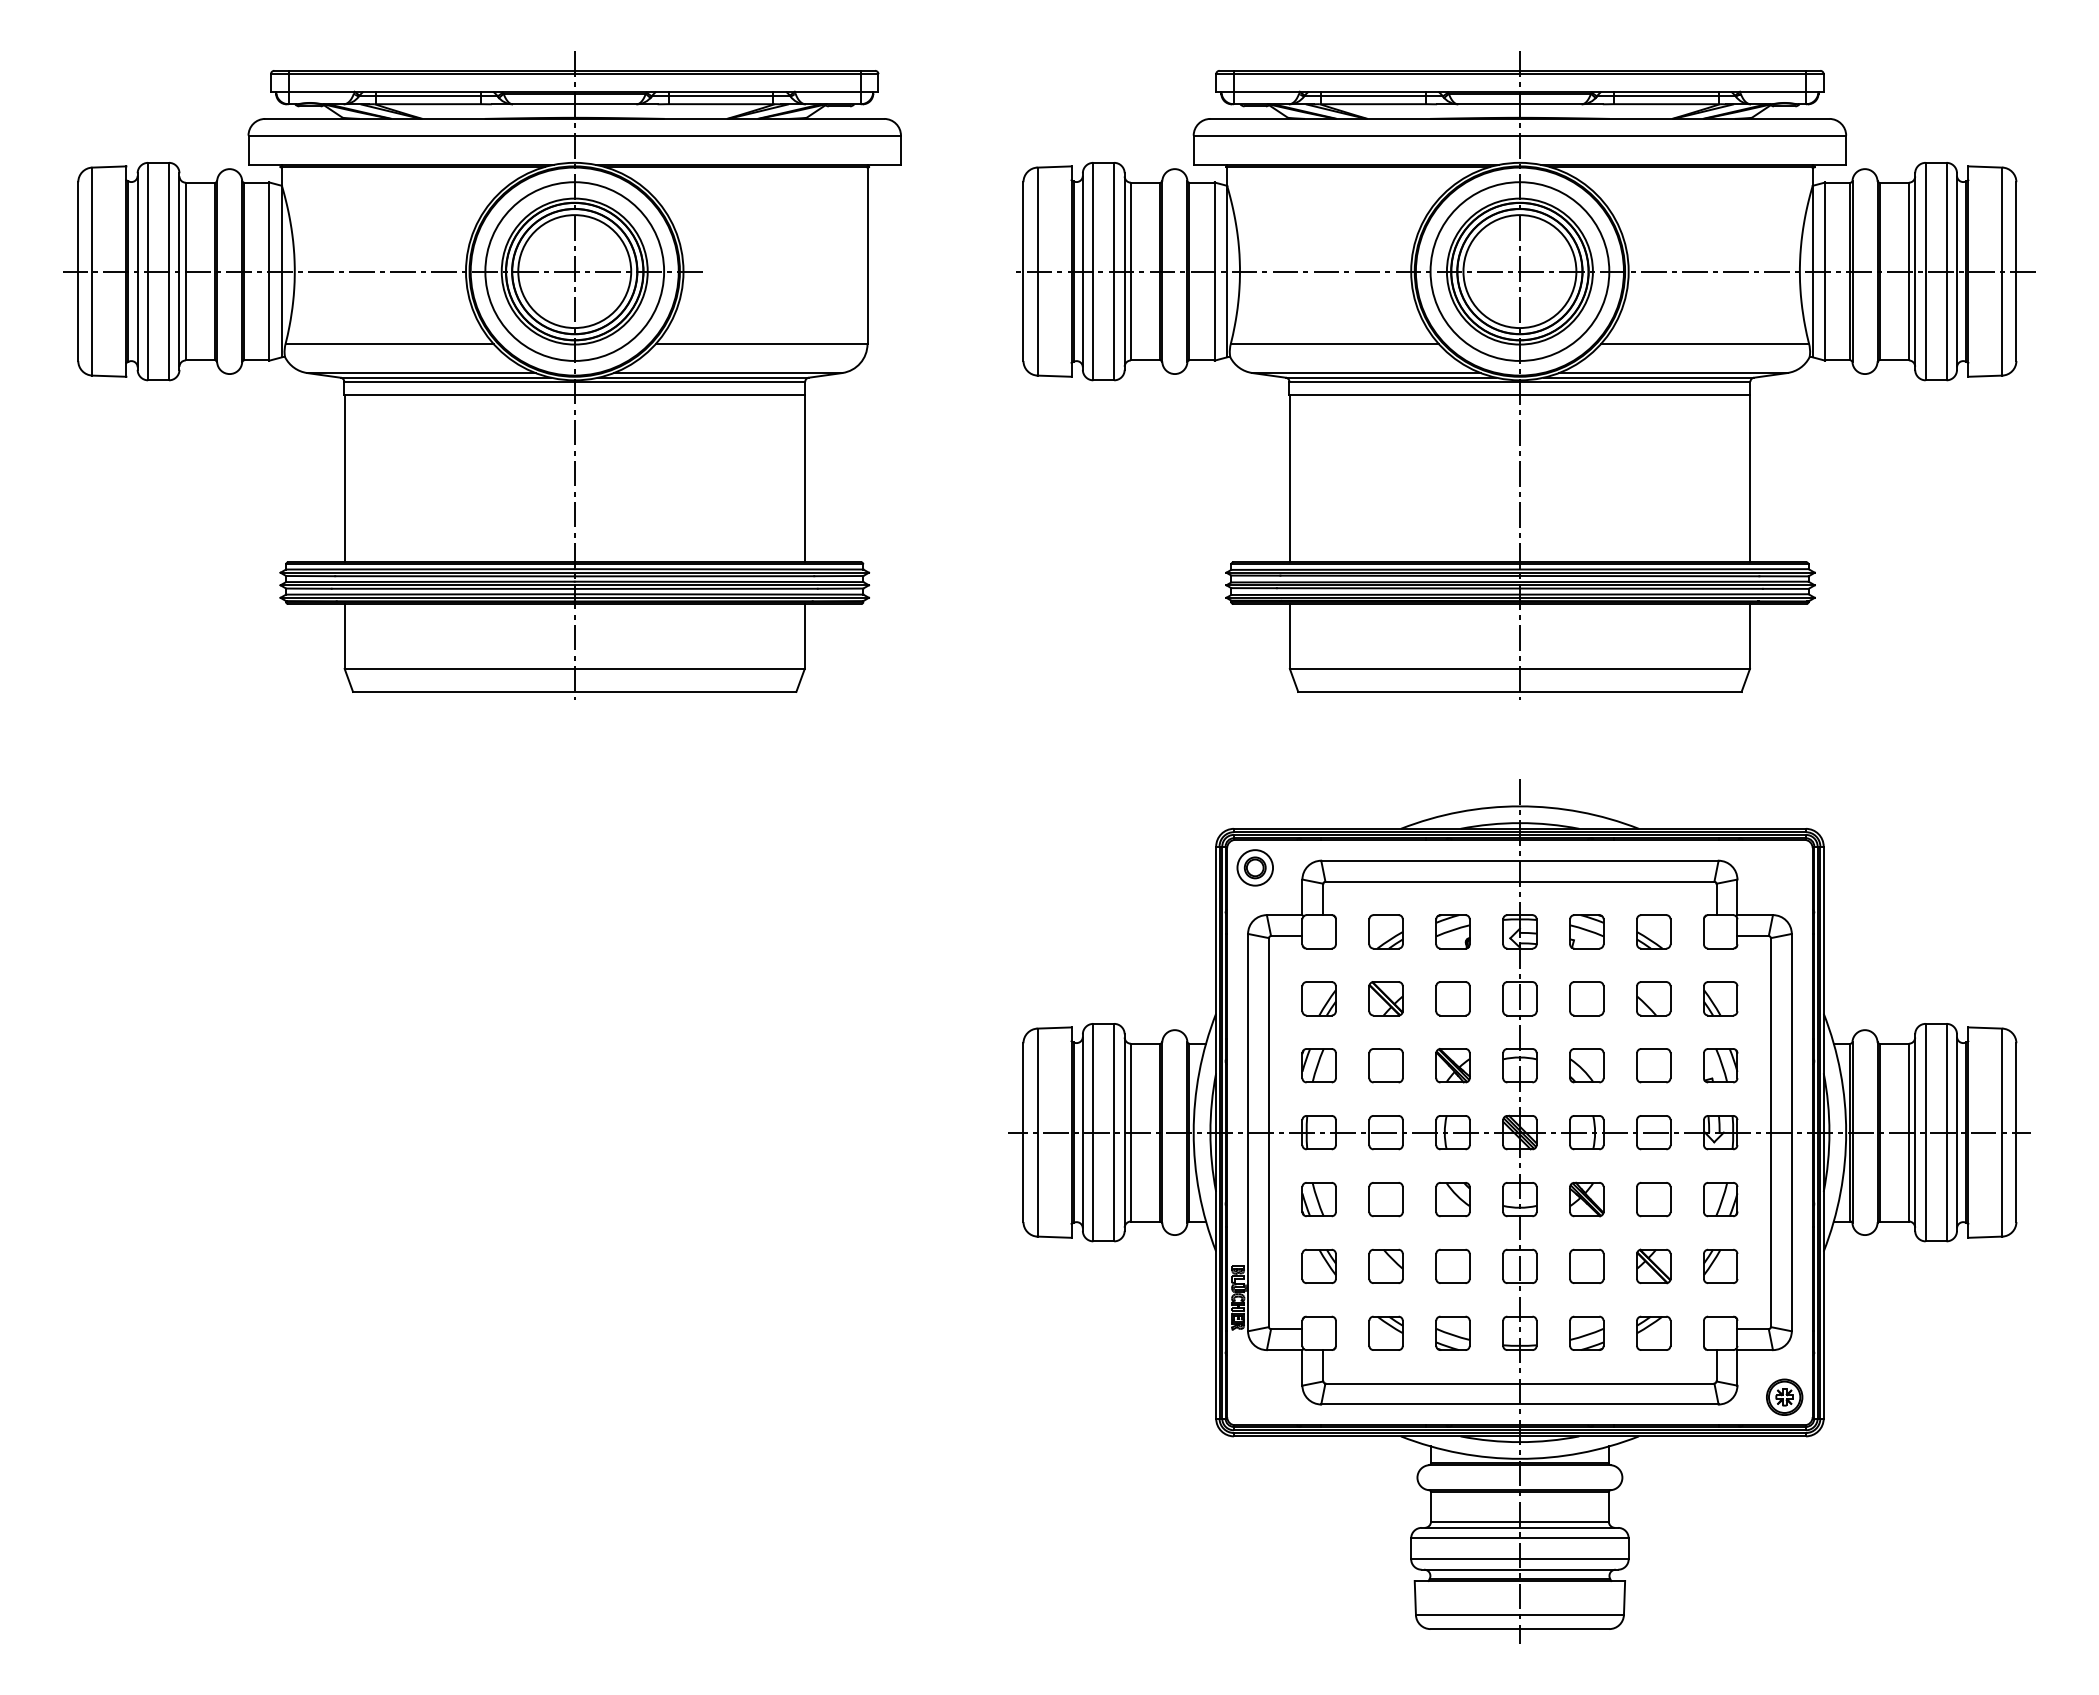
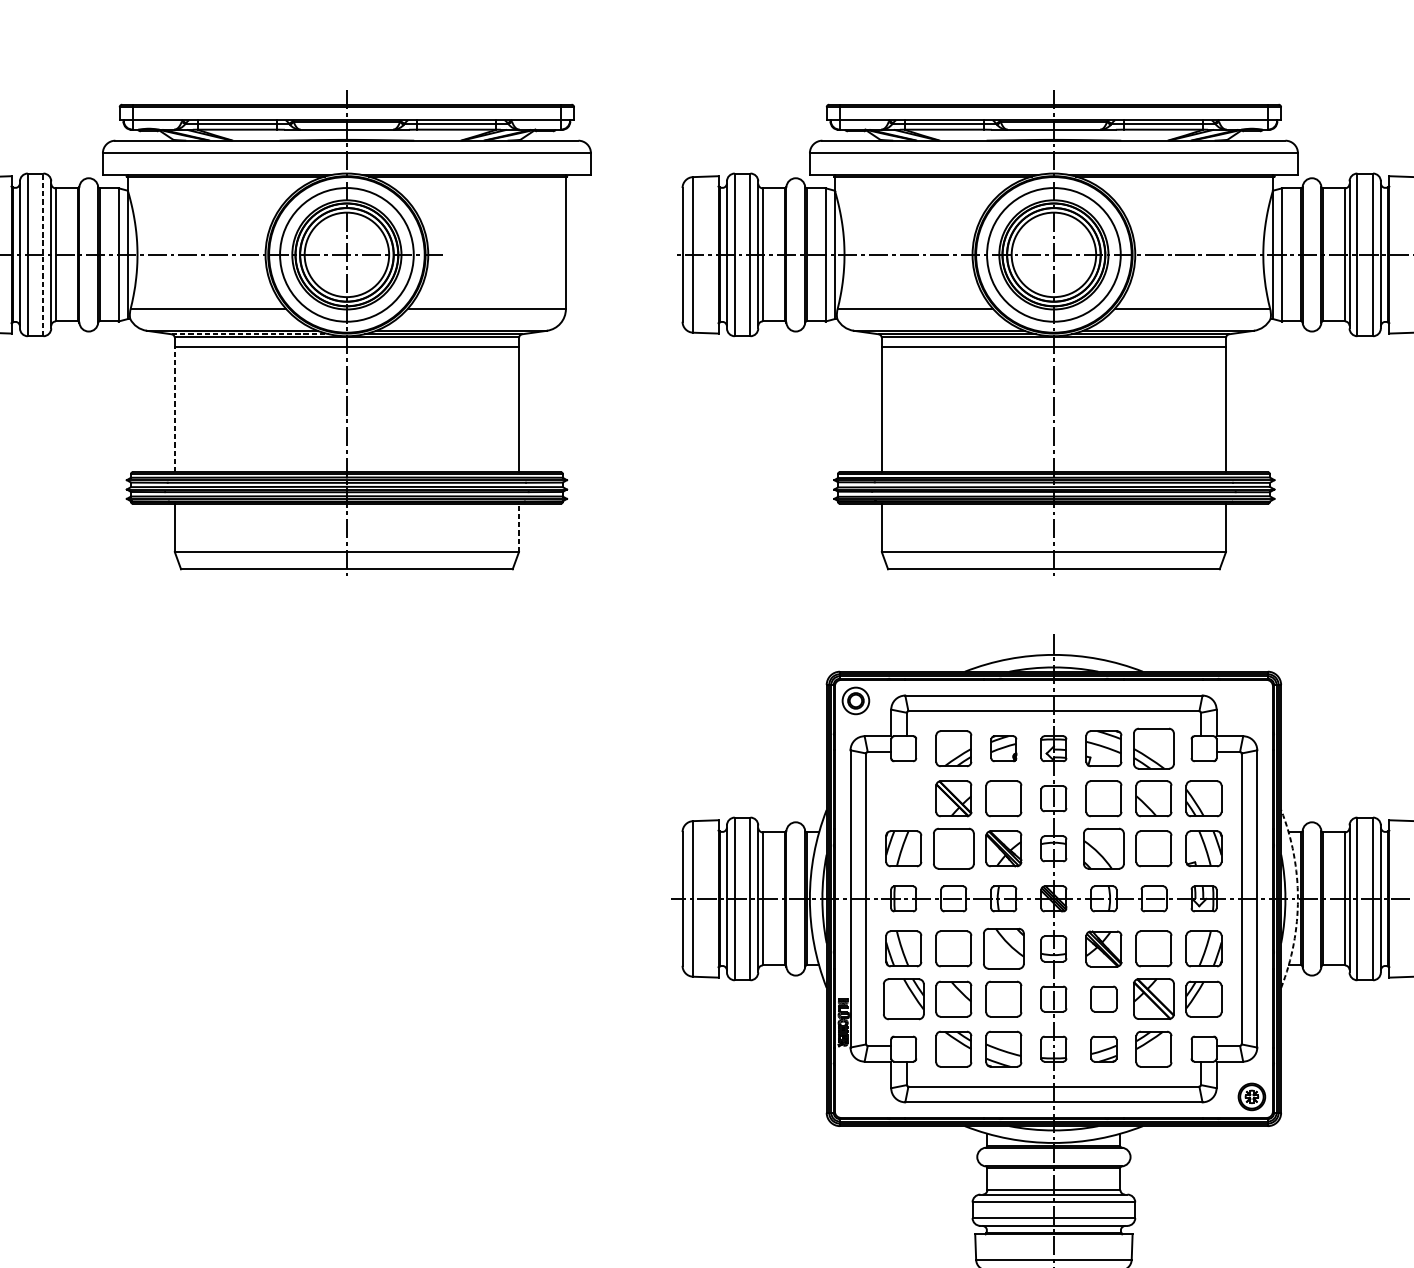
line: (169, 271) -> (43, 254), solid -> dashed
line: (446, 377) -> (250, 334), solid -> dashed
line: (344, 478) -> (174, 409), solid -> dashed
line: (804, 636) -> (518, 527), solid -> dashed
part: (1385, 931) -> (953, 748), size x1.4
part: (1586, 931) -> (1103, 748), size x1.4
part: (1653, 931) -> (1153, 748), size x1.6
part: (1318, 998) -> (903, 798), removed
part: (1385, 998) -> (953, 798), size x1.4
part: (1452, 998) -> (1003, 798), size x1.4
part: (1586, 998) -> (1103, 798), size x1.4
part: (1653, 998) -> (1153, 798), size x1.4
part: (1720, 998) -> (1203, 798), size x1.4
part: (1318, 1065) -> (903, 848), size x1.4
part: (1385, 1065) -> (953, 848), size x1.6
part: (1452, 1065) -> (1003, 848), size x1.4
part: (1586, 1065) -> (1103, 848), size x1.6
part: (1653, 1065) -> (1153, 848), size x1.4
part: (1720, 1065) -> (1203, 848), size x1.4
arc: (1846, 1132) -> (1298, 898), solid -> dashed
part: (1318, 1199) -> (903, 948), size x1.4
part: (1385, 1199) -> (953, 948), size x1.4
part: (1452, 1199) -> (1003, 948), size x1.6
part: (1586, 1199) -> (1103, 948), size x1.4
part: (1653, 1199) -> (1153, 948), size x1.4
part: (1720, 1199) -> (1203, 948), size x1.4
part: (1318, 1265) -> (903, 998), size x1.6
part: (1385, 1265) -> (953, 998), size x1.4
part: (1452, 1265) -> (1003, 998), size x1.4
part: (1720, 1265) -> (1203, 998), size x1.4
part: (1653, 1266) -> (1153, 999), size x1.6
part: (1385, 1332) -> (953, 1048), size x1.4
part: (1452, 1332) -> (1003, 1048), size x1.4
part: (1653, 1332) -> (1153, 1048), size x1.4

